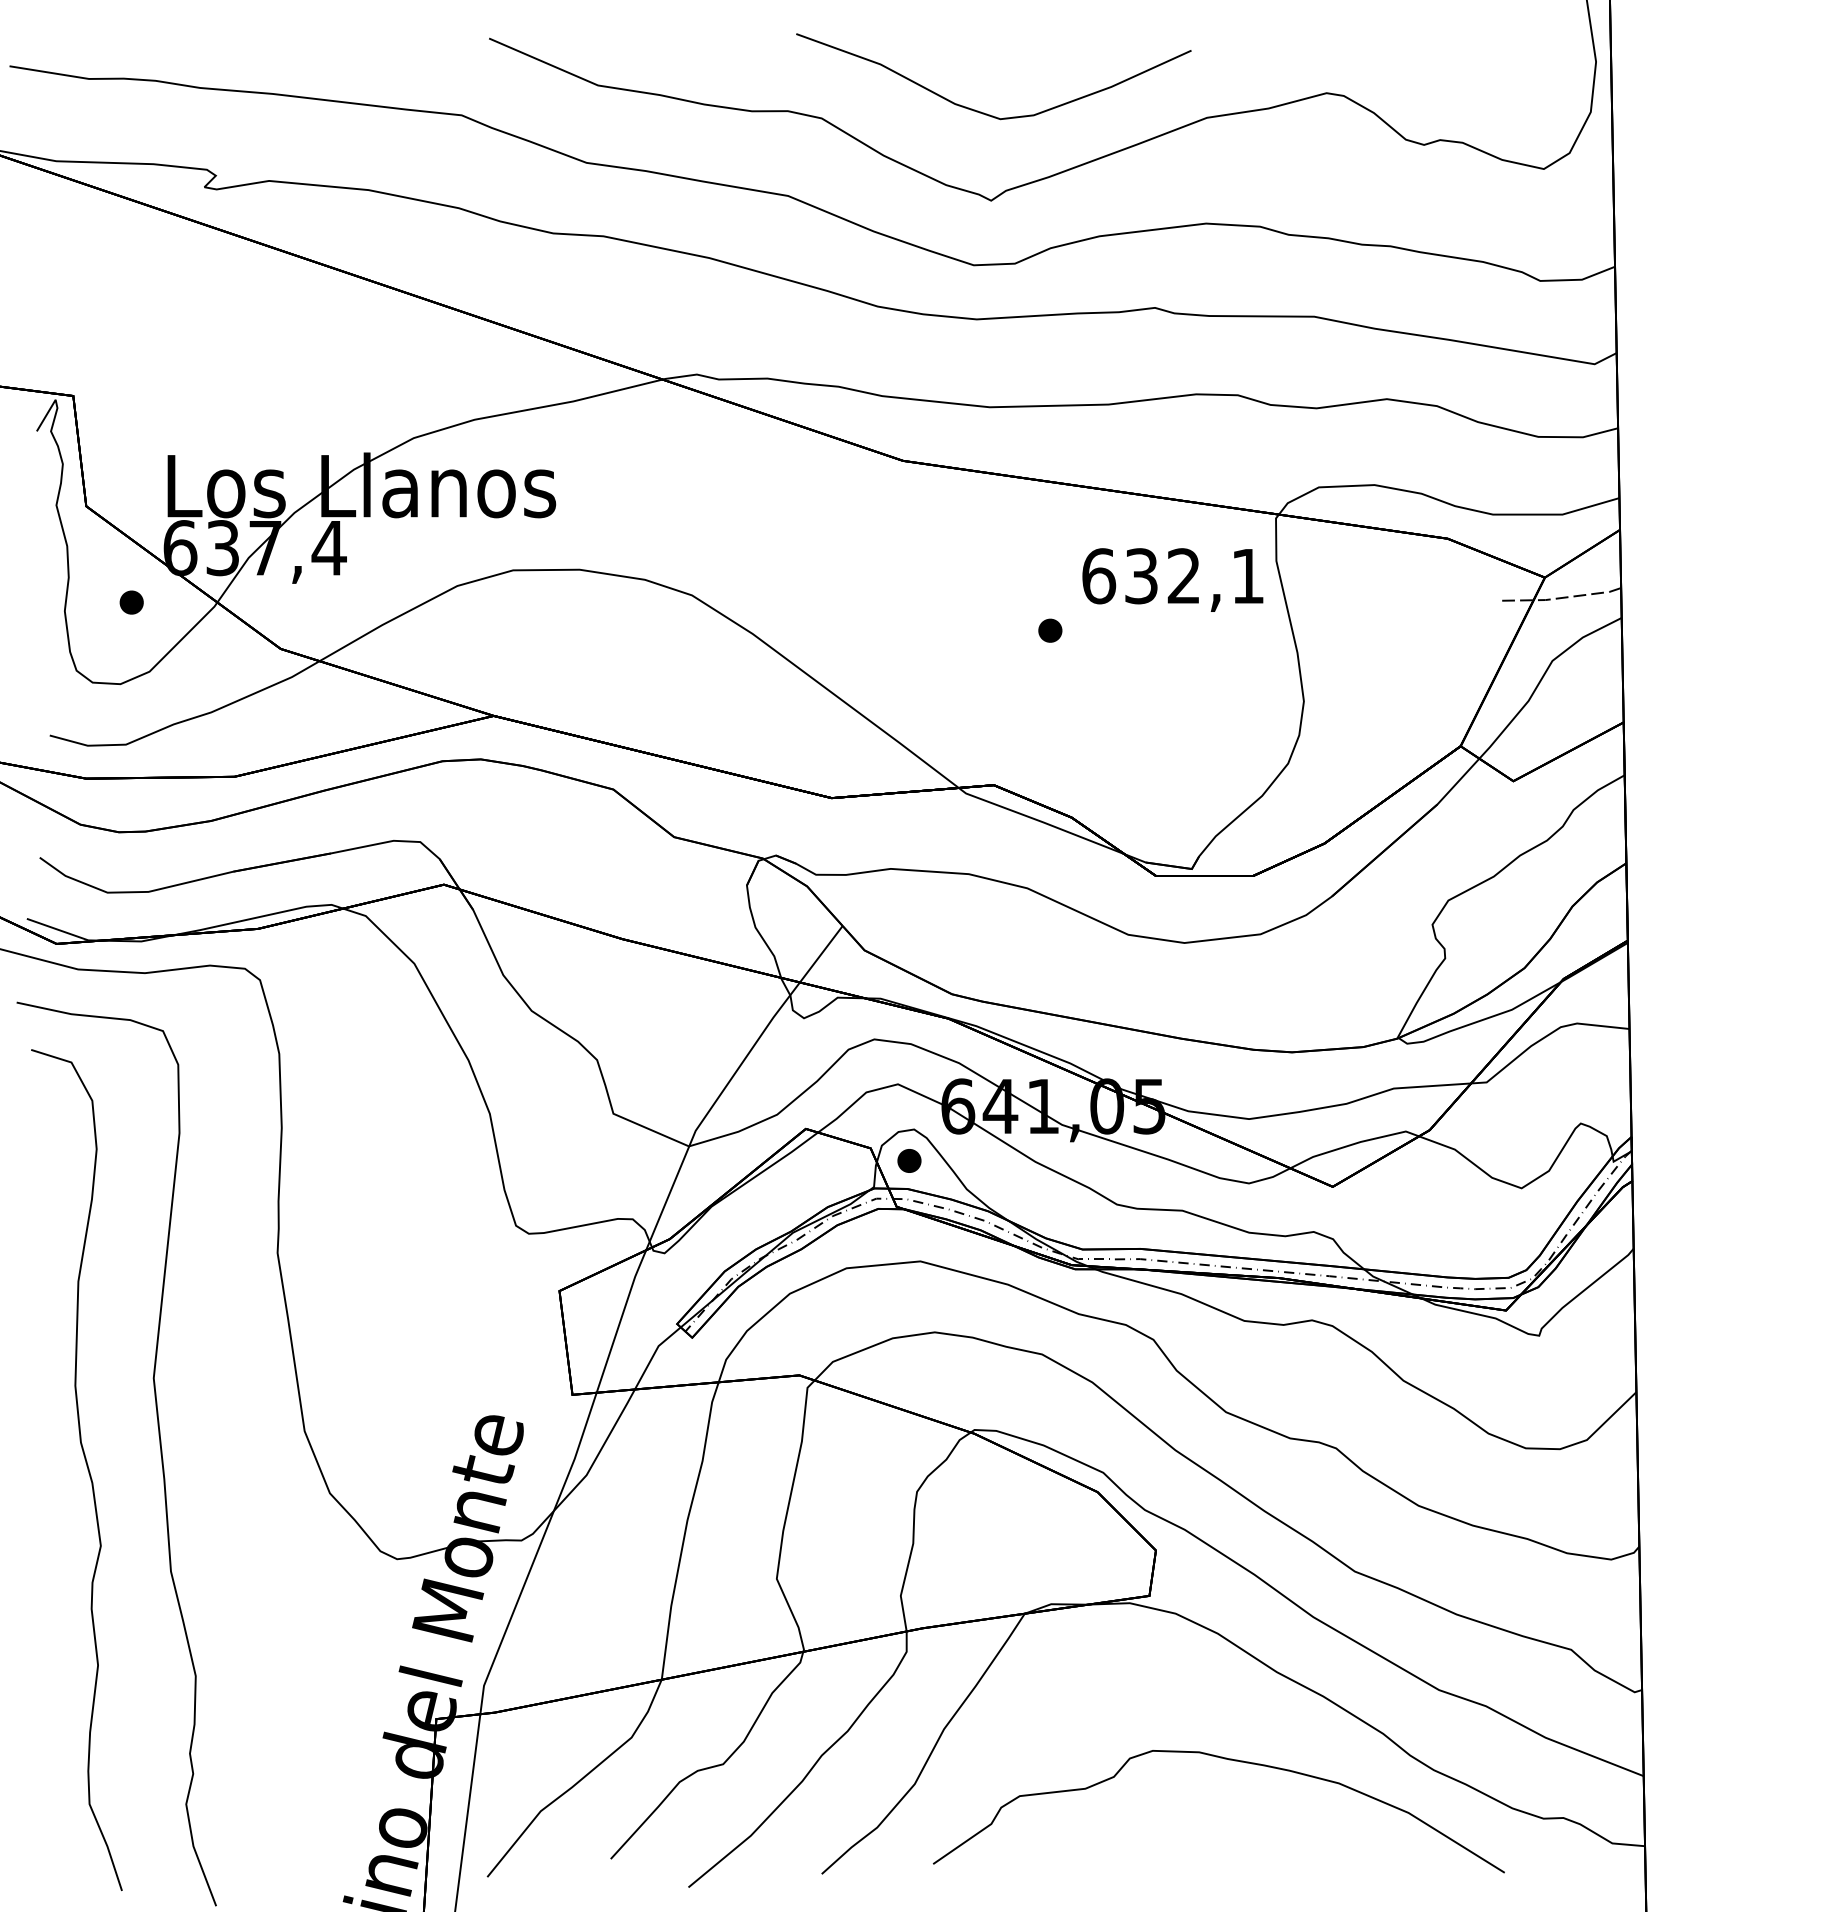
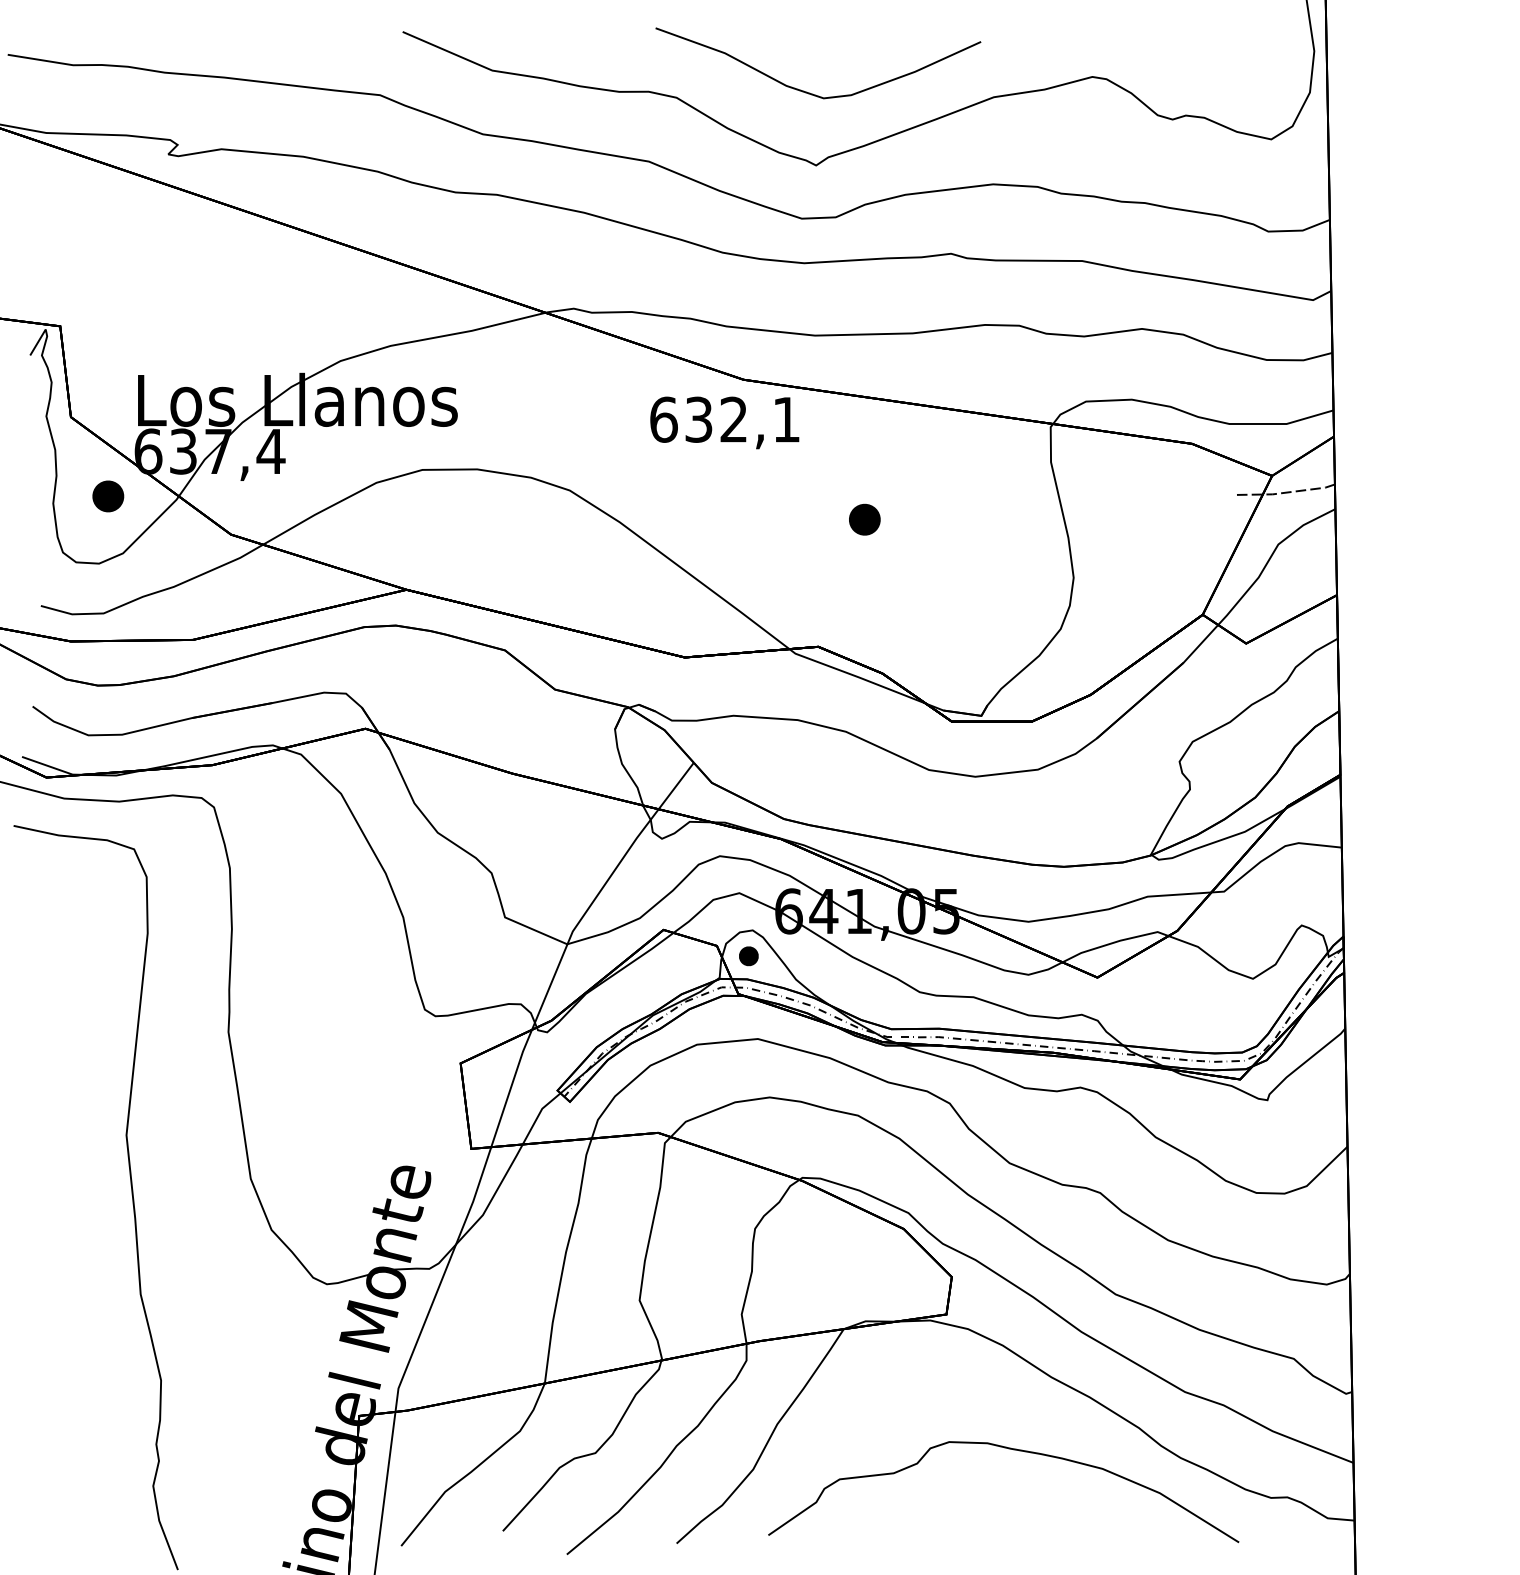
text: (1172, 579) -> (724, 422), moved
part: (131, 602) -> (108, 496), size x1.6
part: (1049, 630) -> (864, 519), size x1.6
curve: (85, 1464) -> (70, 1206), removed

